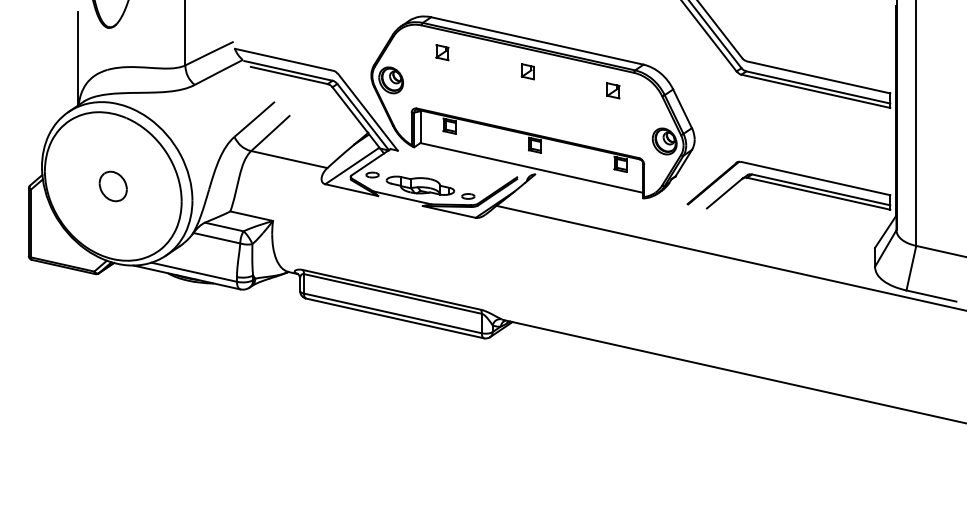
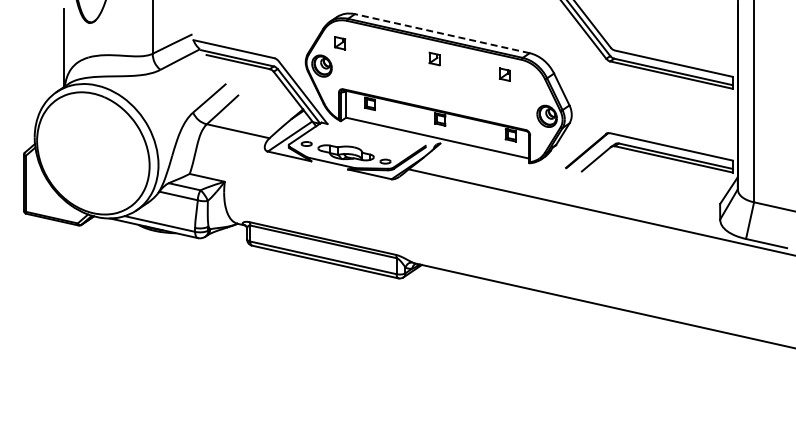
line: (537, 40) -> (442, 33), solid -> dashed
part: (442, 52) -> (340, 43), moved
part: (113, 186) -> (93, 153), removed

